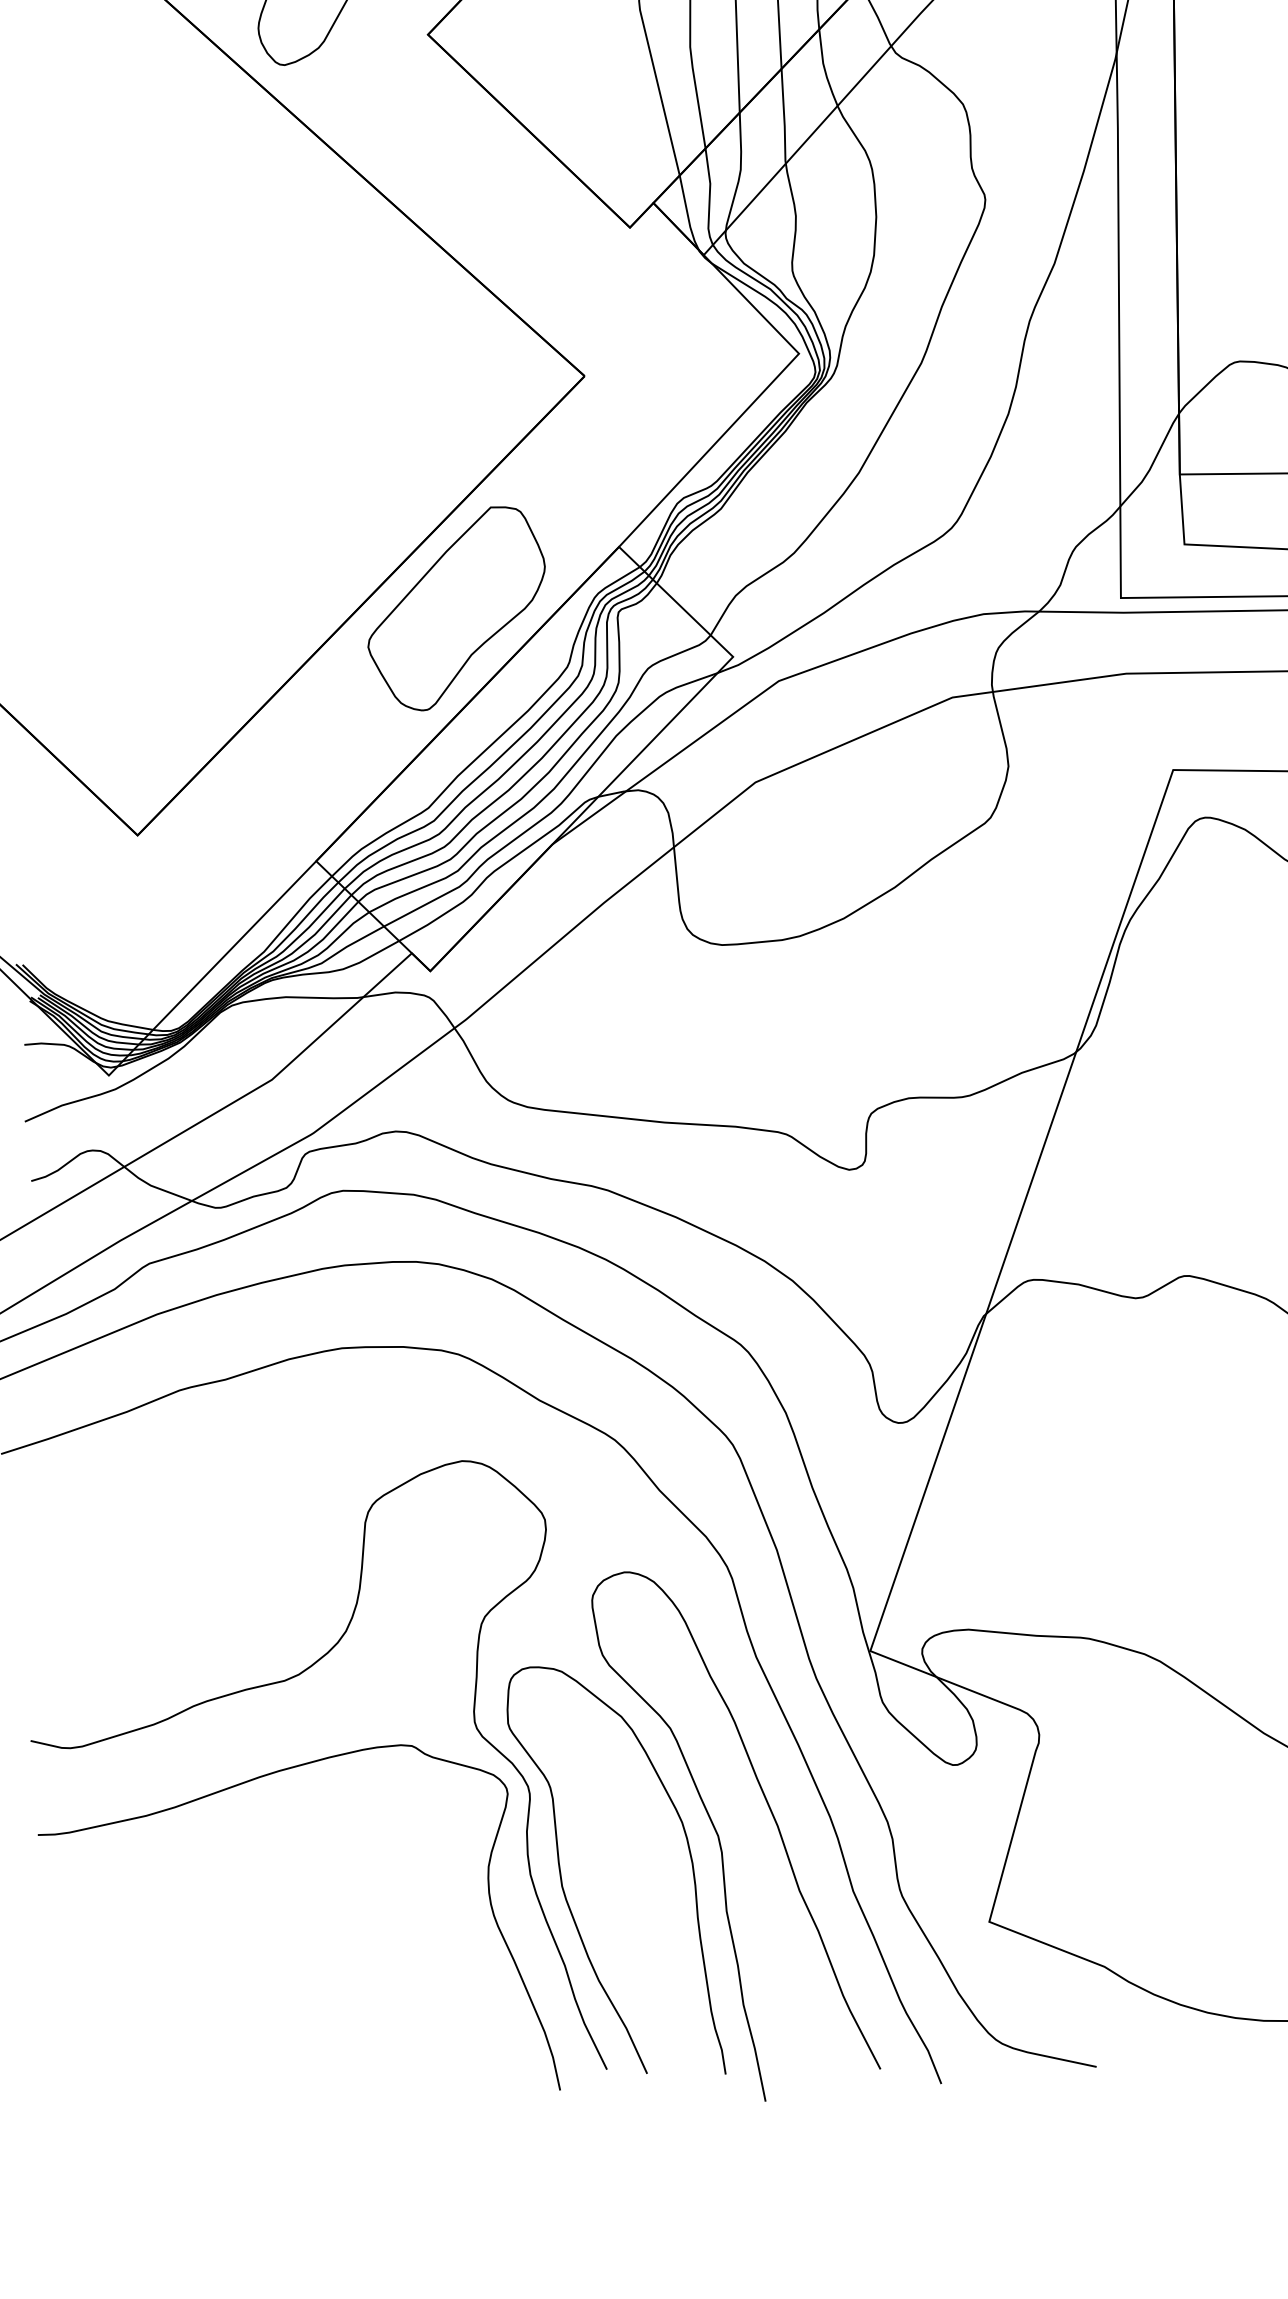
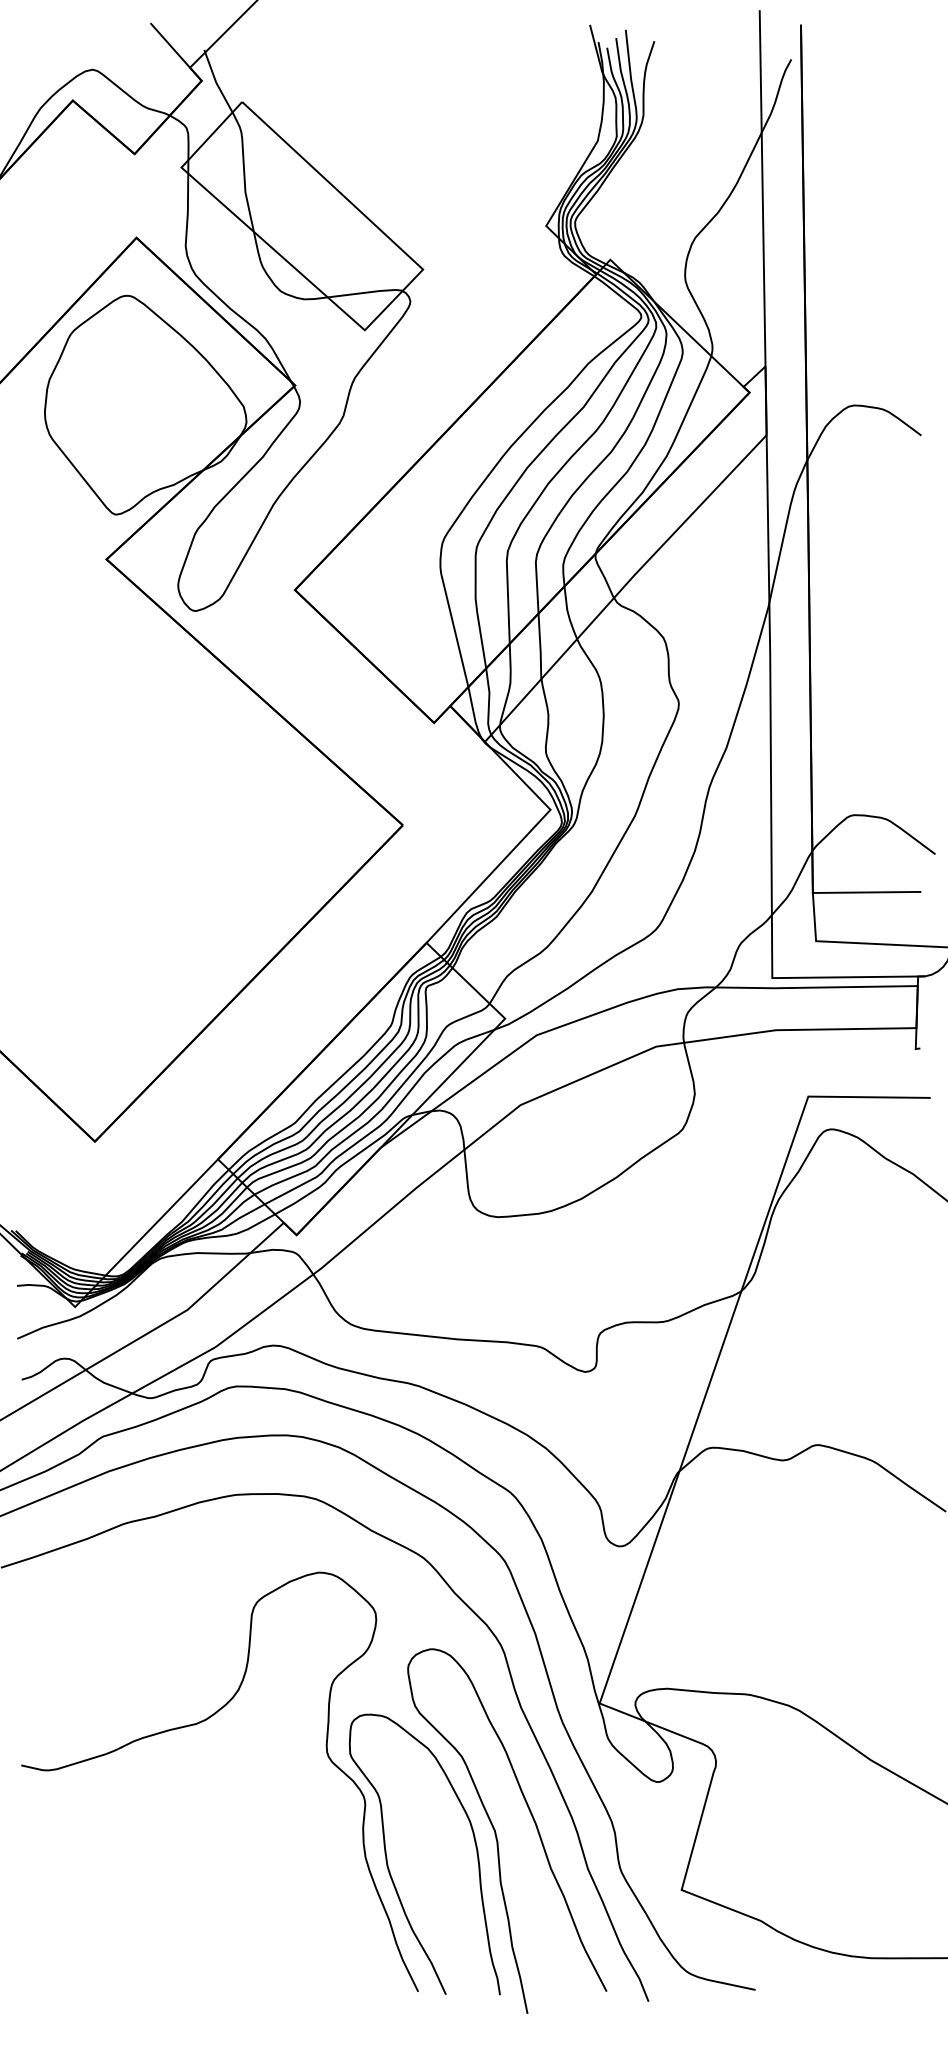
part: (456, 608) -> (314, 985), removed
curve: (244, 1784) -> (168, 1795), removed

